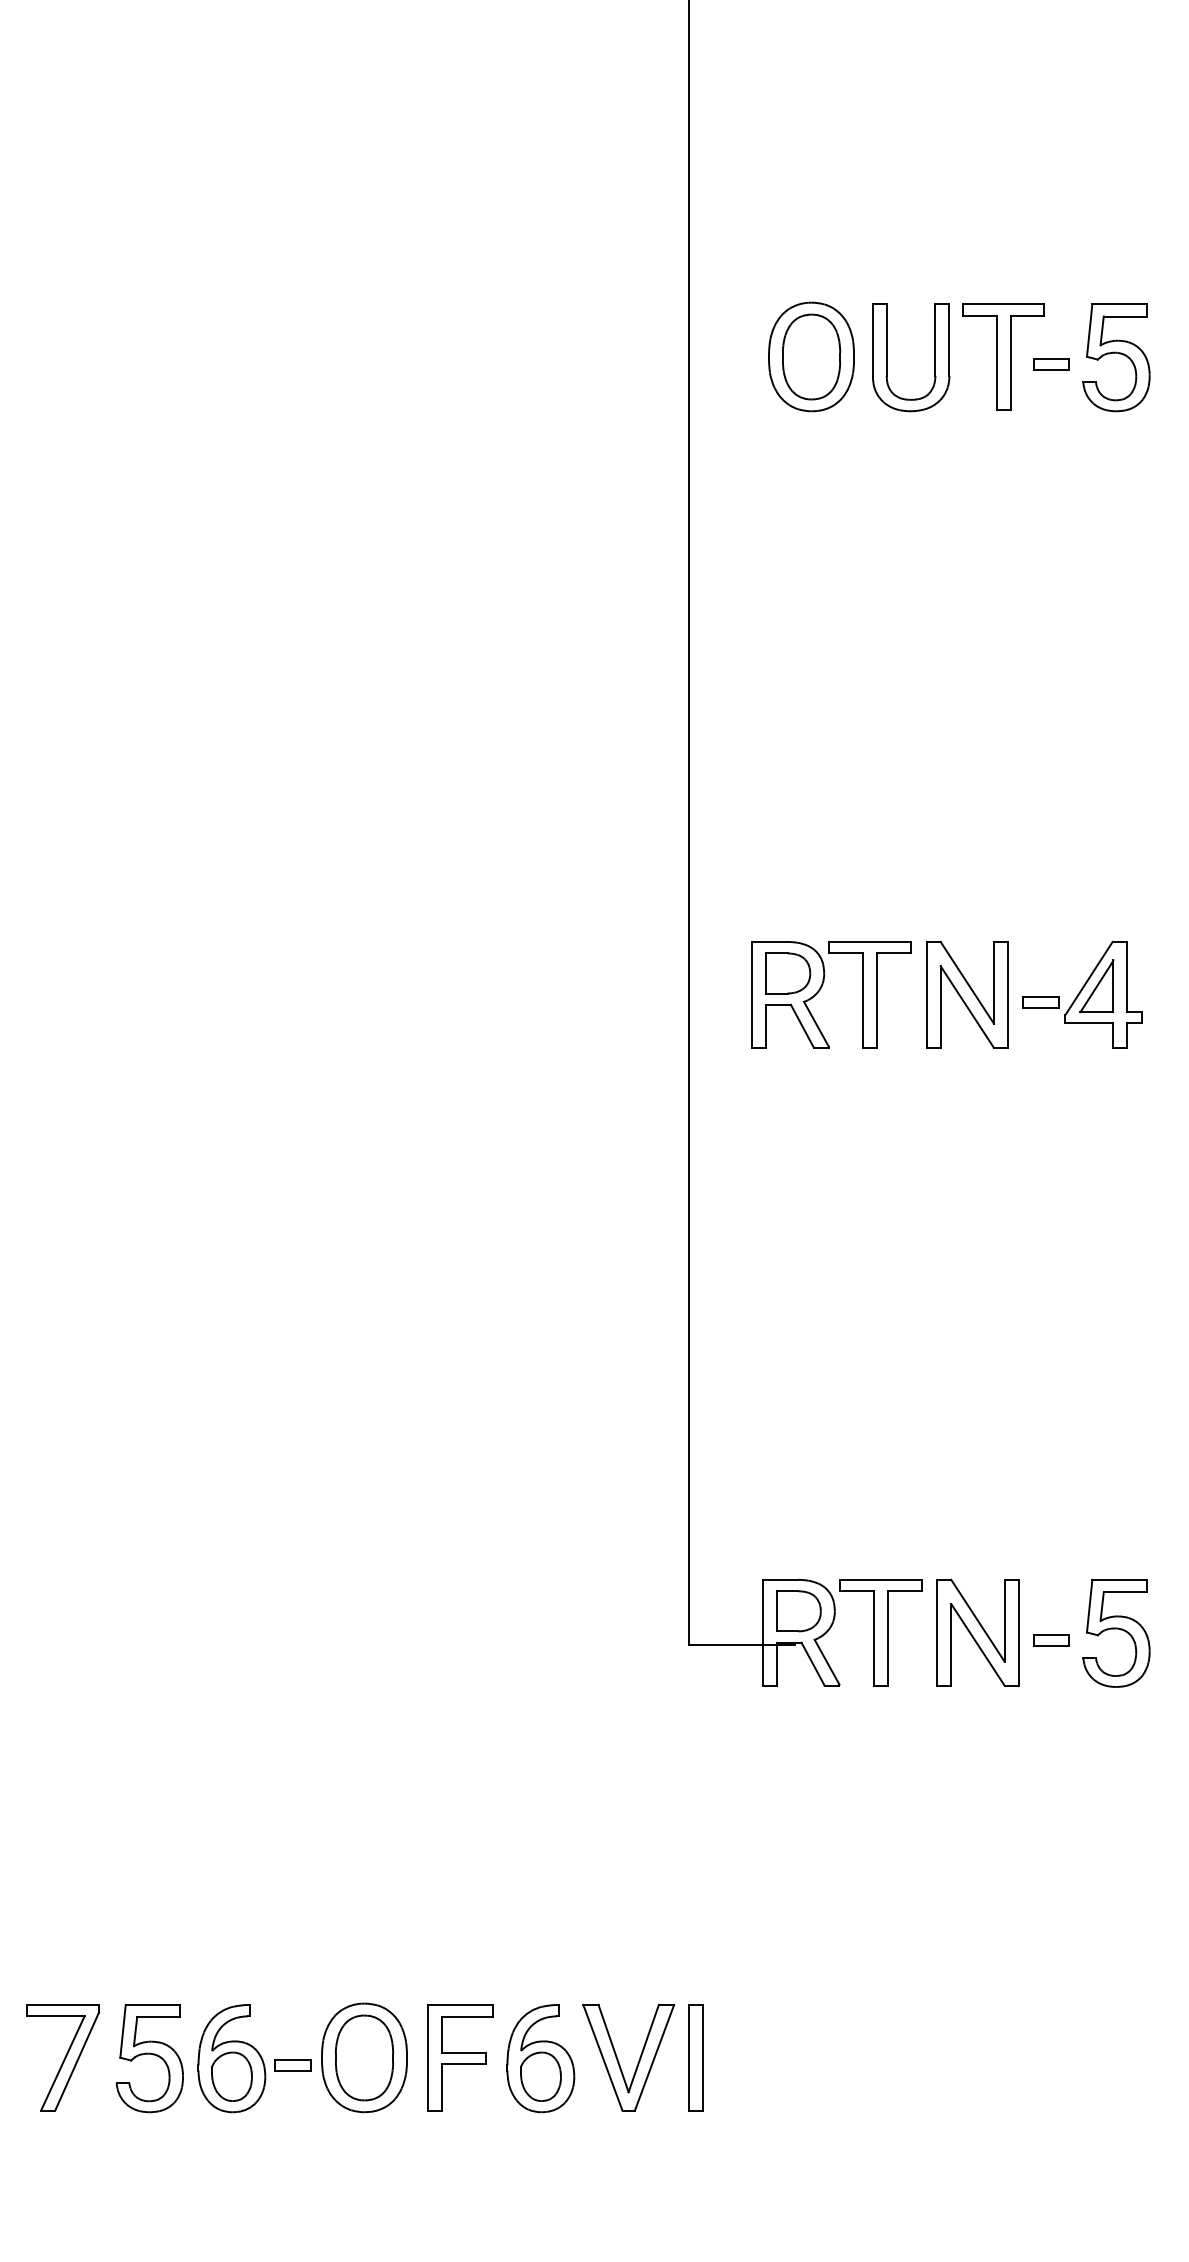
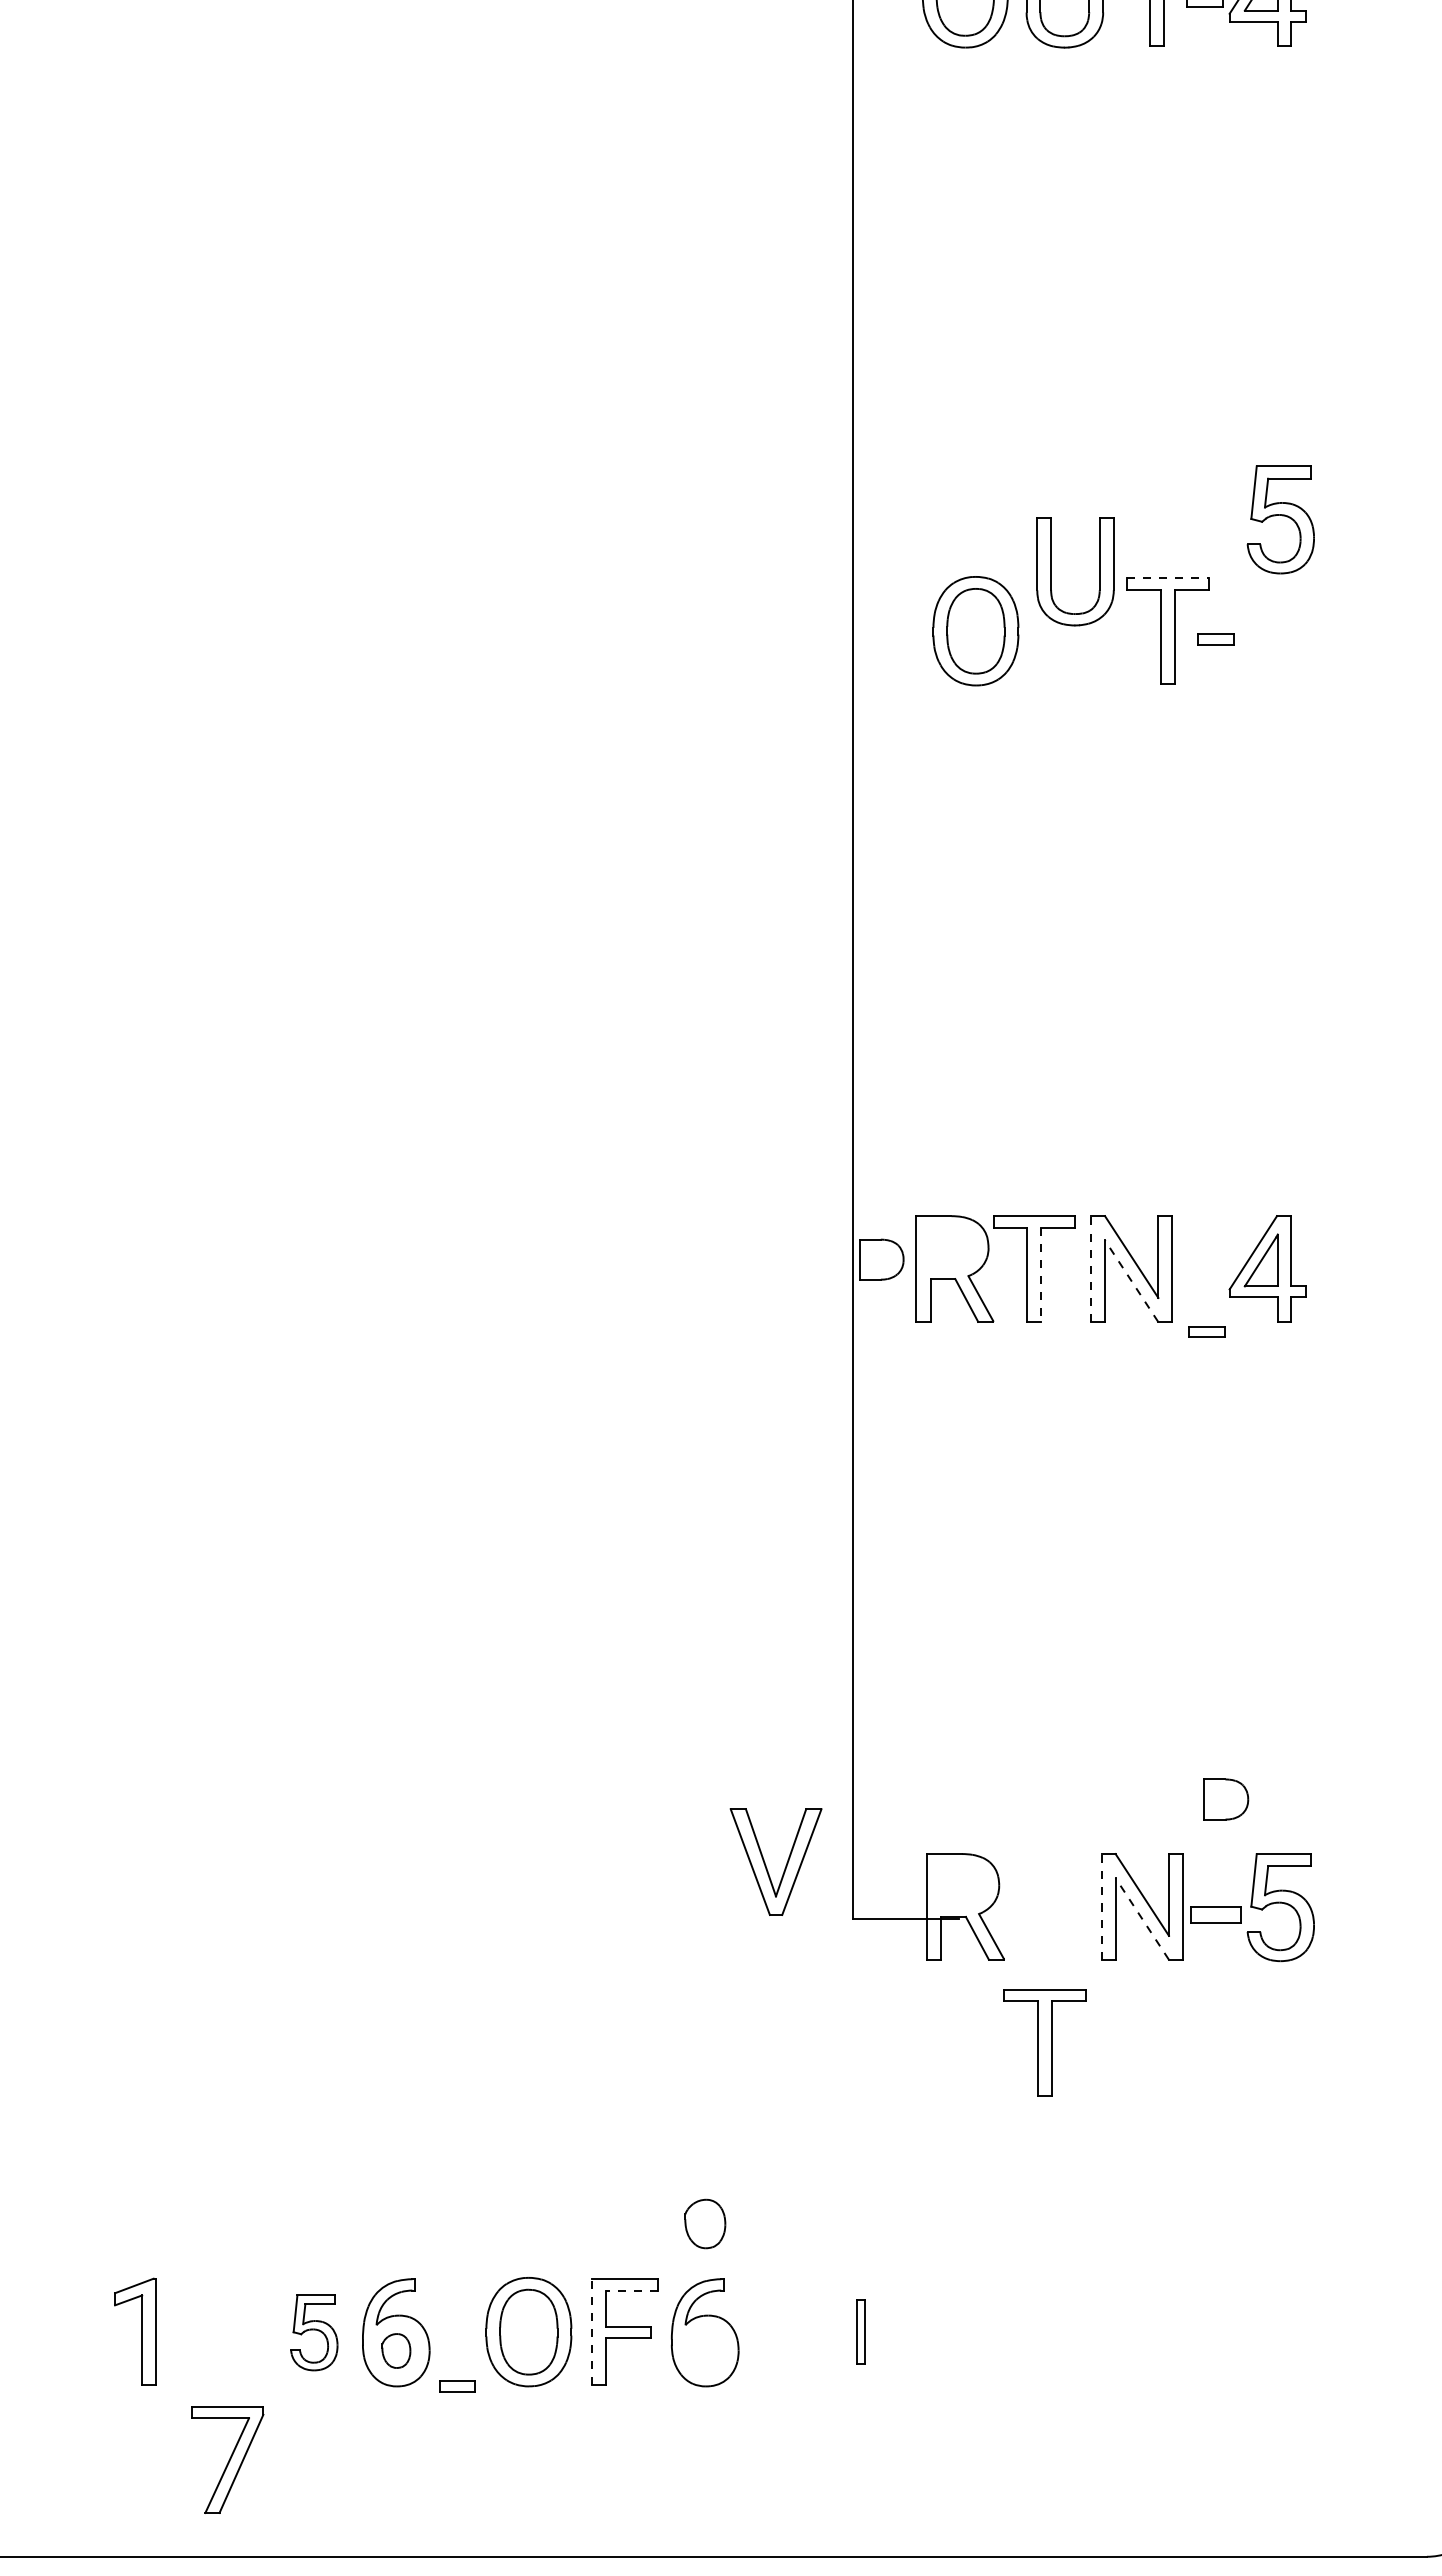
line: (1003, 304) -> (1167, 578), solid -> dashed
part: (887, 357) -> (1051, 571), moved
part: (1116, 357) -> (1280, 519), moved
part: (788, 973) -> (881, 1259), moved
line: (927, 995) -> (1091, 1269), solid -> dashed
line: (877, 1001) -> (1041, 1275), solid -> dashed
part: (1040, 1002) -> (1206, 1331), moved
line: (967, 1007) -> (1131, 1281), solid -> dashed
part: (799, 1611) -> (1226, 1799), moved
part: (880, 1632) -> (1044, 2042), moved
line: (937, 1632) -> (1101, 1906), solid -> dashed
part: (1051, 1640) -> (1215, 1914), size x1.4
line: (978, 1644) -> (1142, 1918), solid -> dashed
line: (468, 2016) -> (632, 2290), solid -> dashed
part: (63, 2057) -> (227, 2459), moved
part: (696, 2057) -> (860, 2331), size x0.6
part: (150, 2058) -> (314, 2332), size x0.7
line: (428, 2058) -> (592, 2332), solid -> dashed
part: (619, 2061) -> (766, 1865), moved
part: (293, 2066) -> (457, 2386), moved
part: (232, 2076) -> (396, 2350), size x0.7
part: (541, 2076) -> (705, 2223), moved

